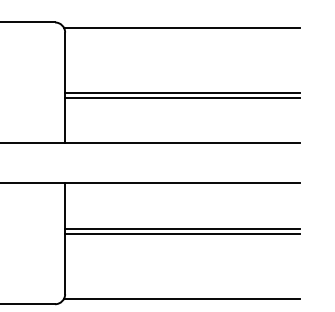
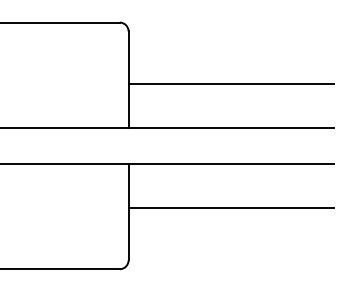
line: (181, 28) -> (230, 27), removed
line: (182, 97) -> (231, 88), removed
line: (182, 229) -> (231, 203), removed
line: (181, 298) -> (230, 264), removed

